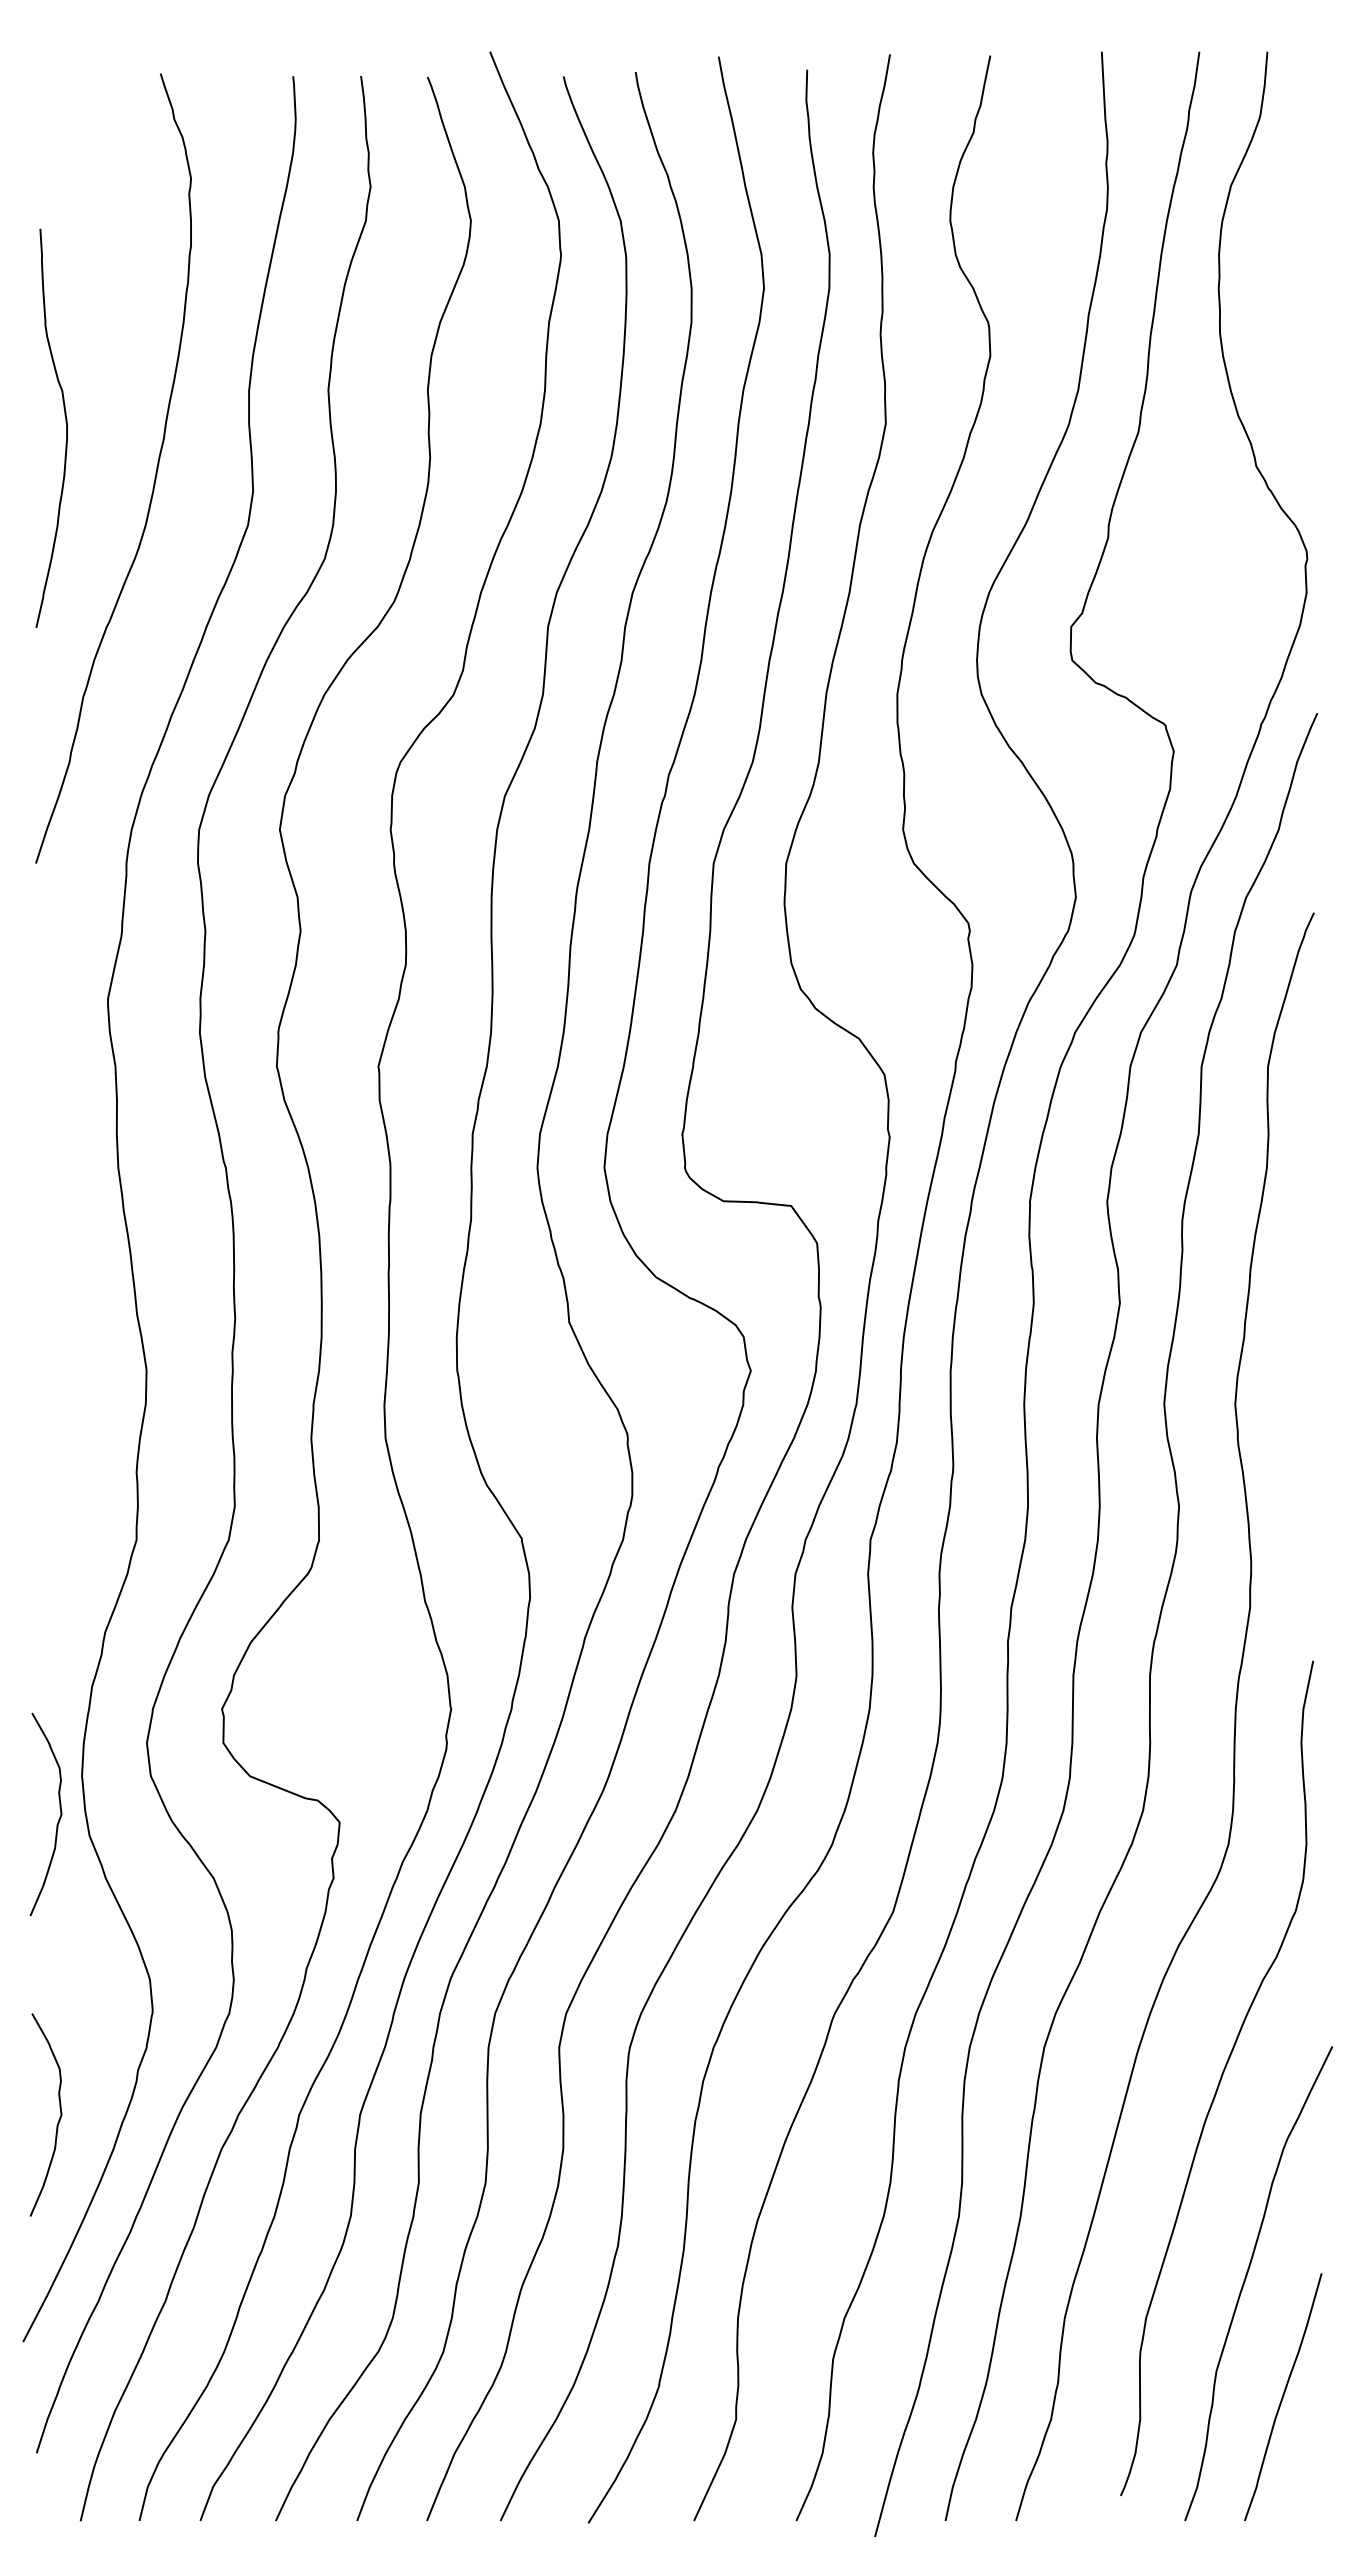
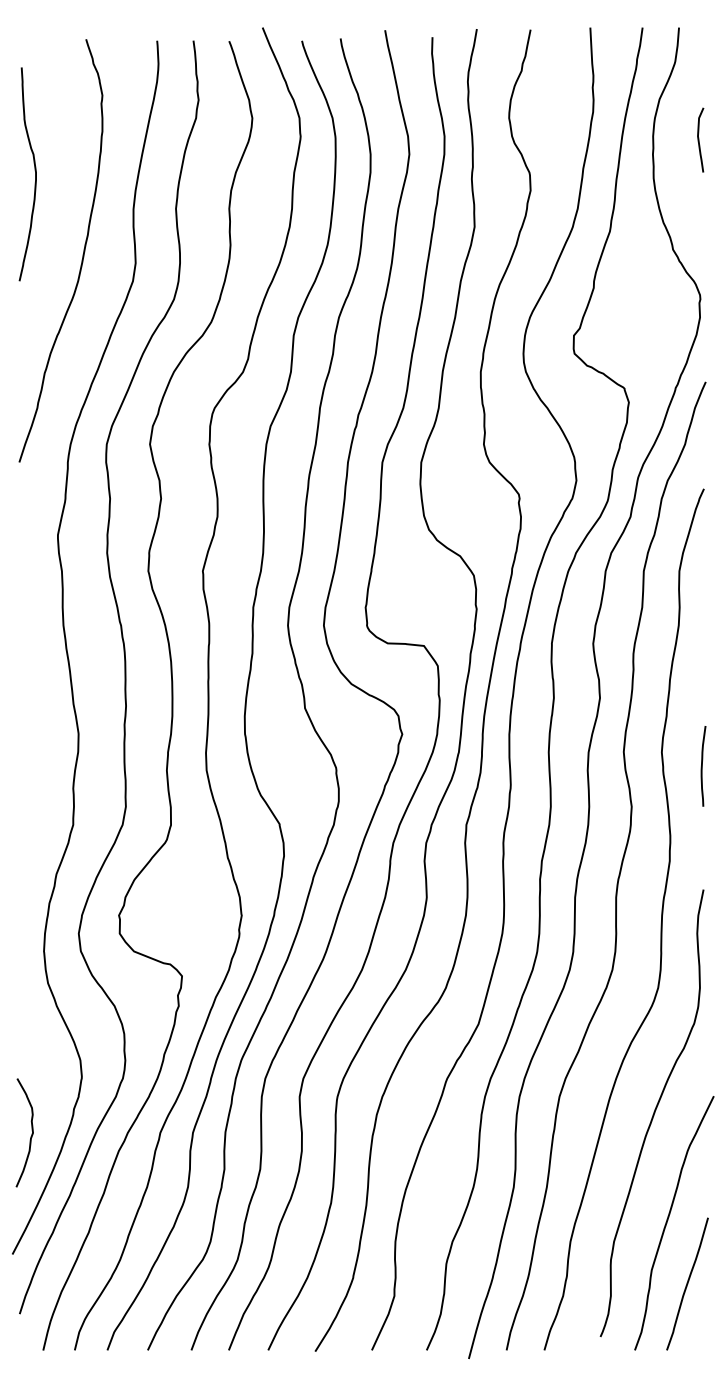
curve: (1305, 260) -> (699, 139), added
curve: (66, 428) -> (35, 174), moved
curve: (1311, 1431) -> (702, 766), added
curve: (58, 1815) -> (31, 972), removed

